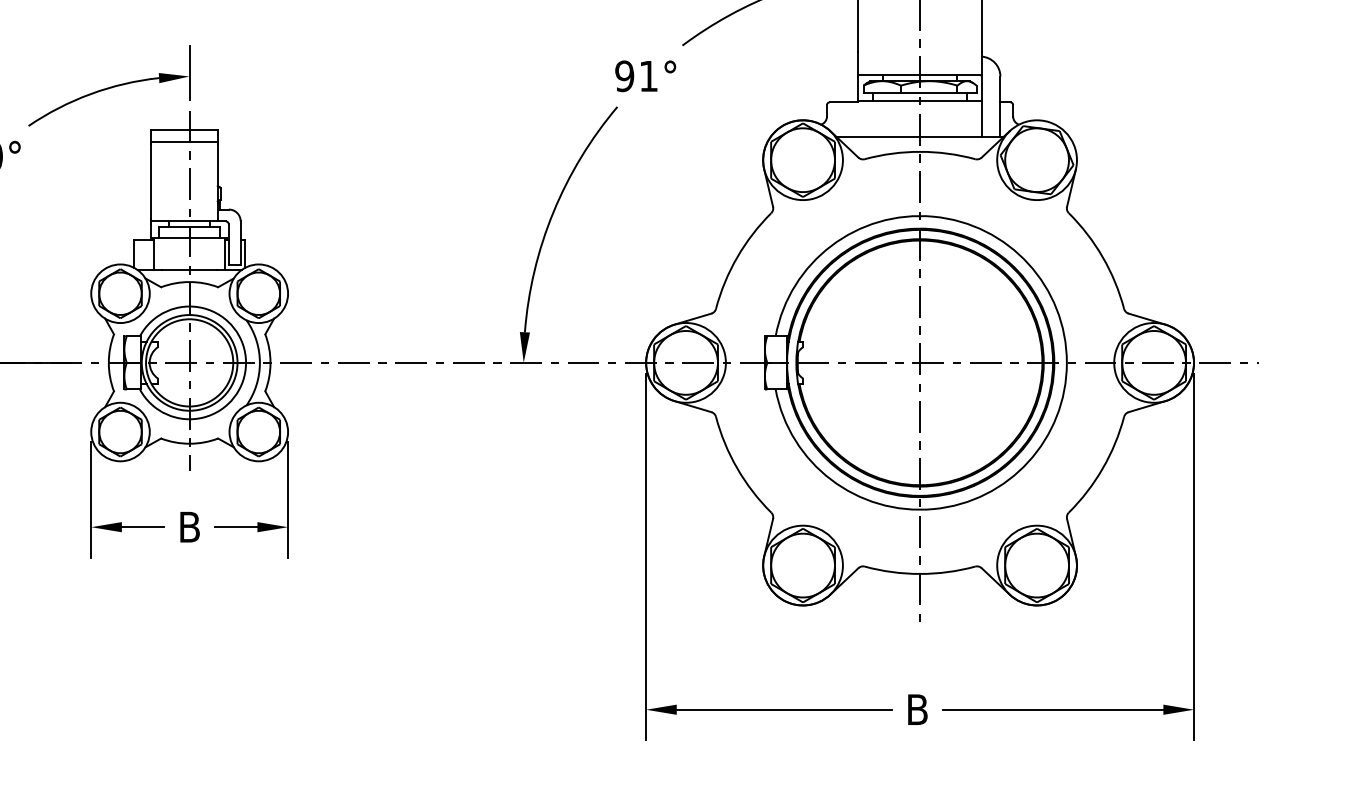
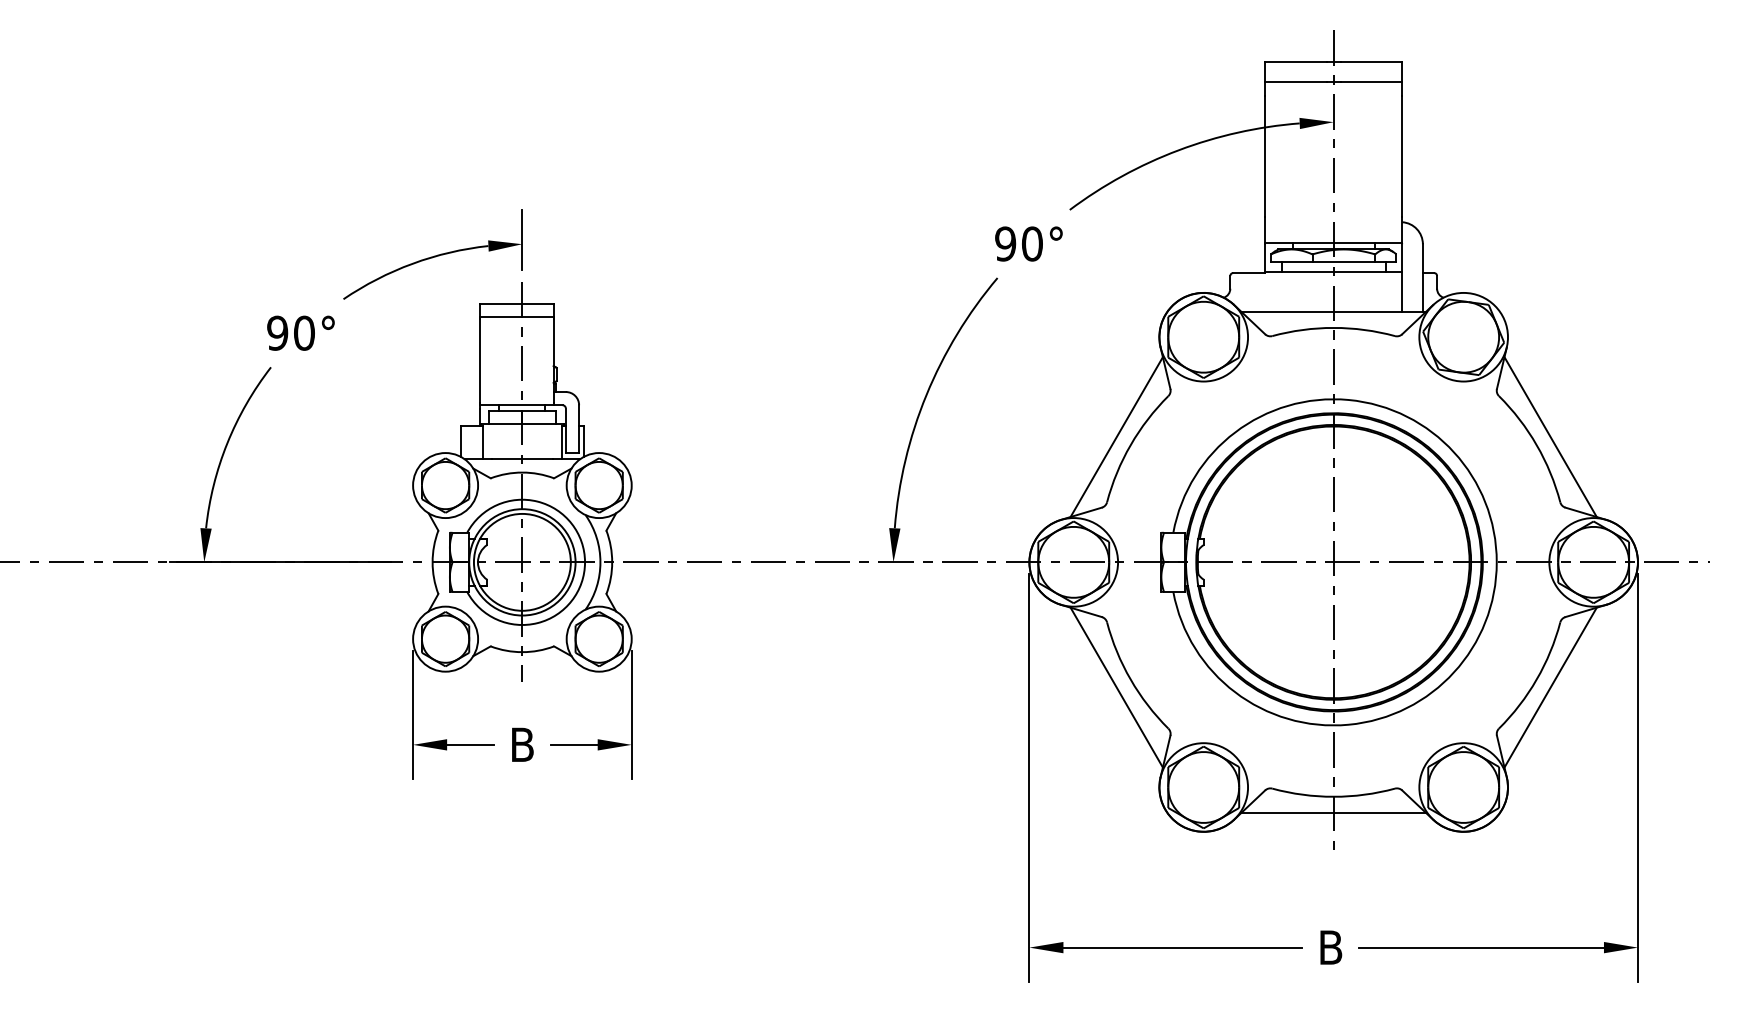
text: (648, 75) -> (1032, 243), 91° -> 90°
line: (724, 250) -> (1116, 437), added
line: (1115, 250) -> (1550, 437), added
line: (724, 475) -> (1116, 687), added
line: (1115, 475) -> (1550, 687), added
line: (919, 588) -> (1333, 812), added

